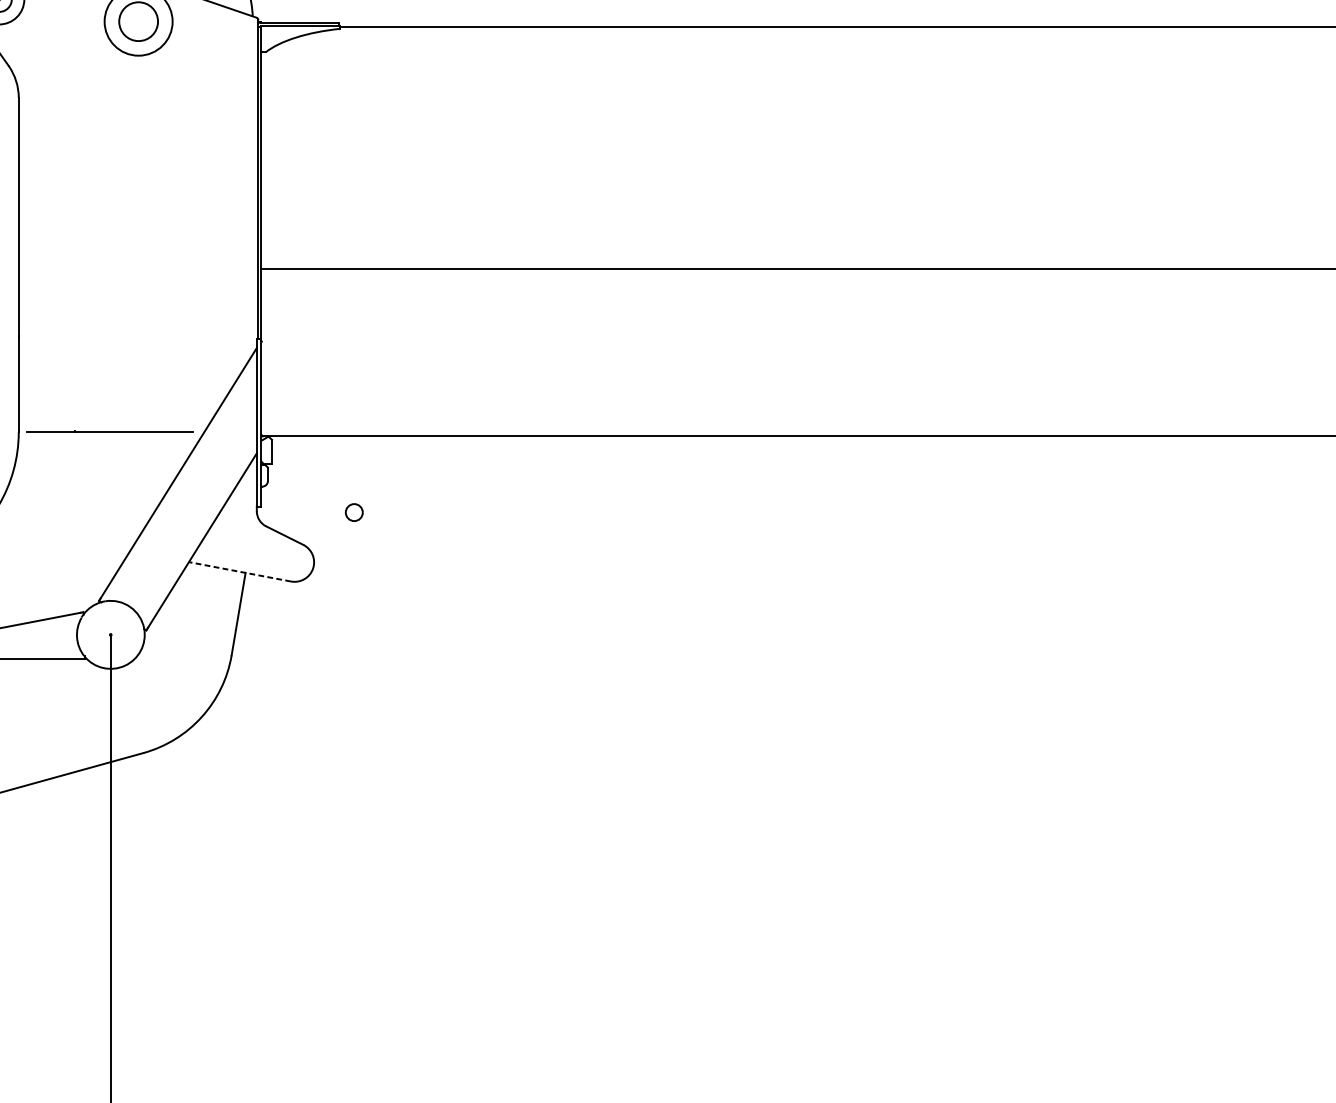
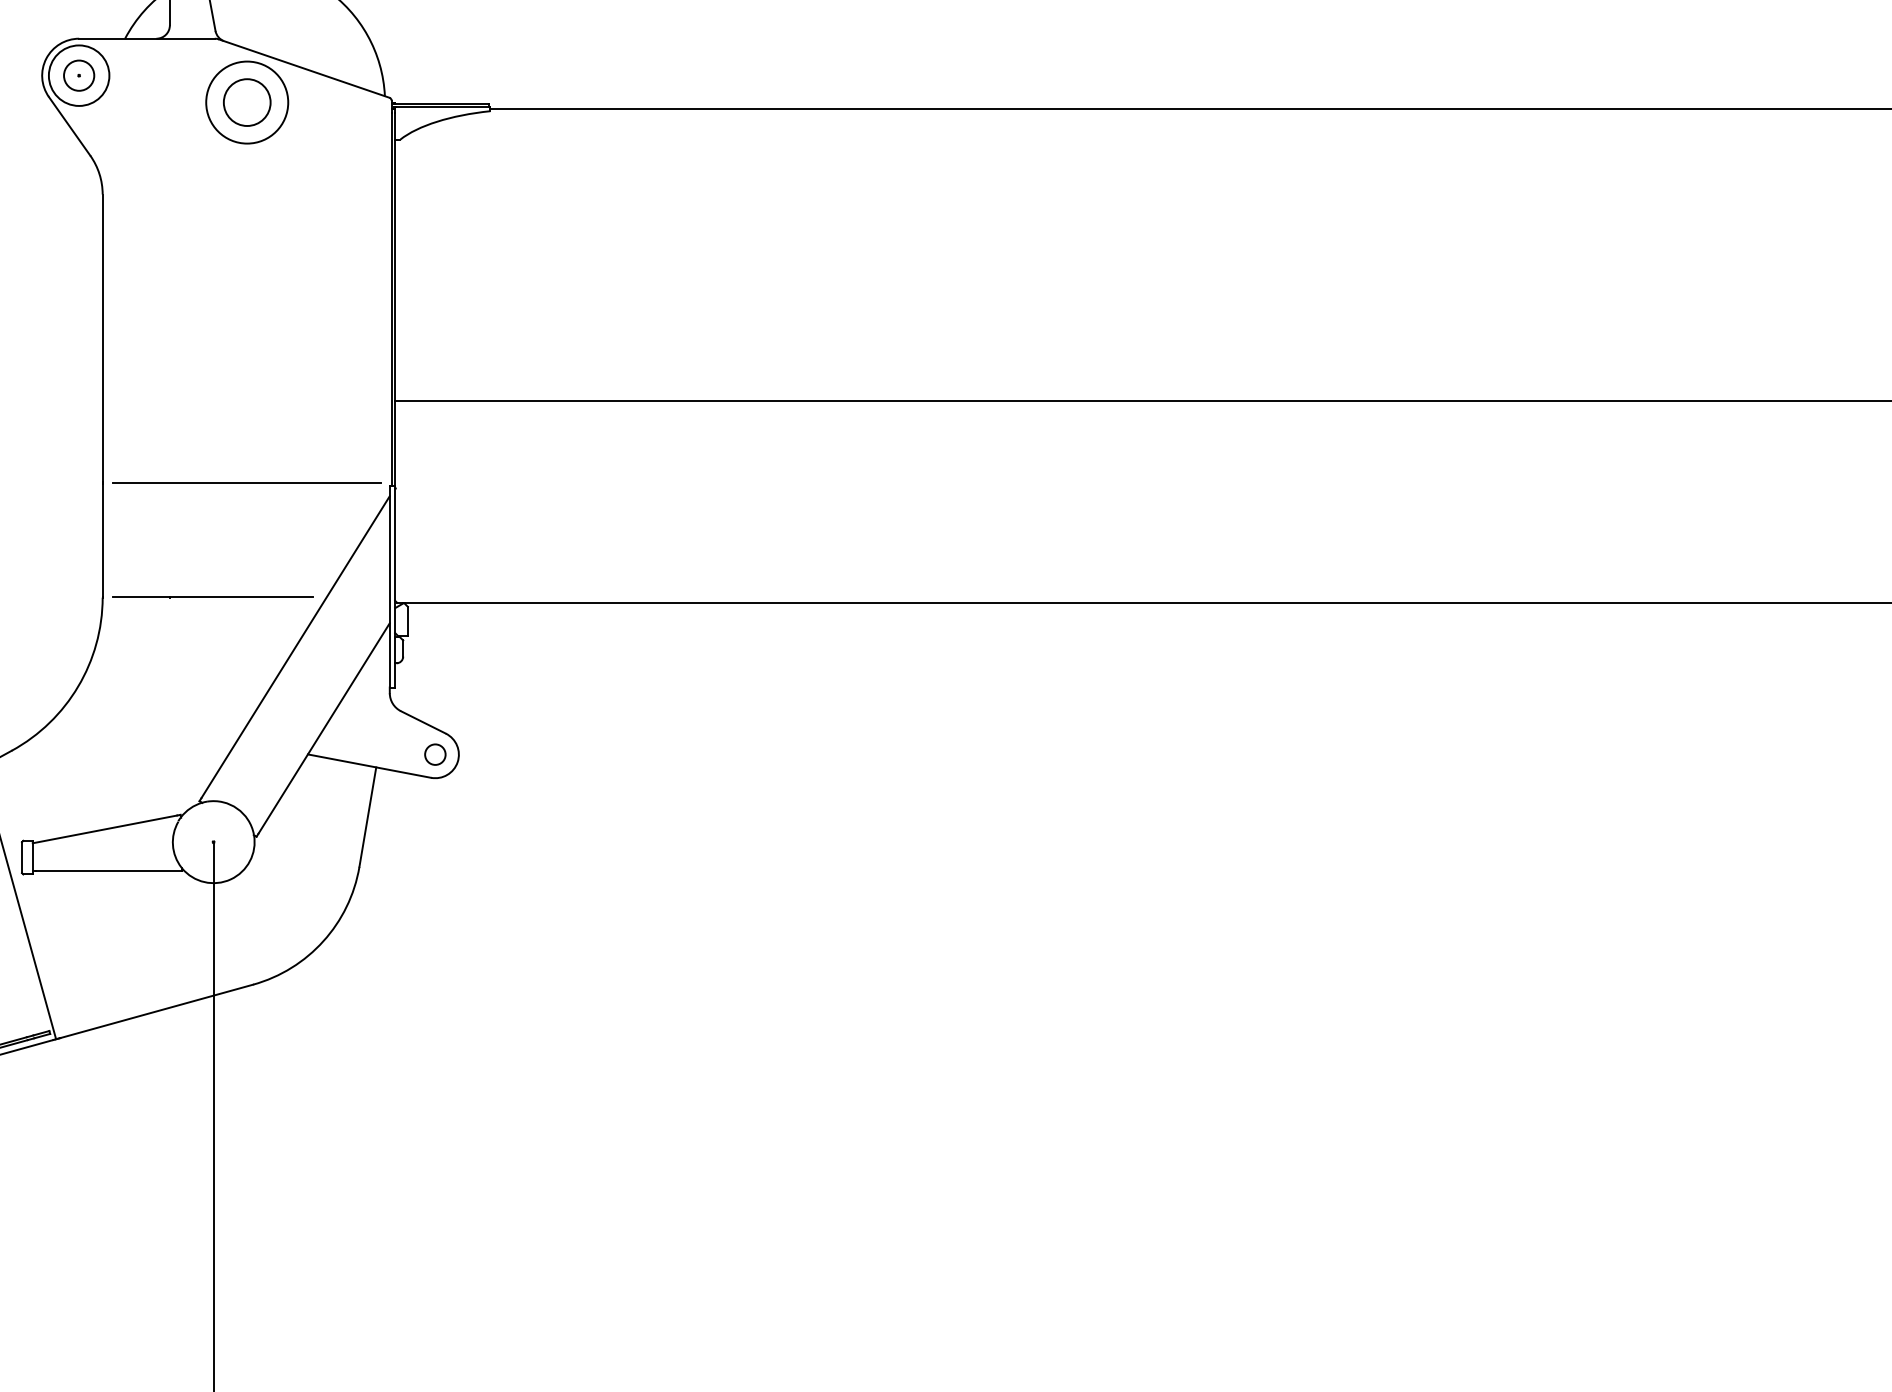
line: (138, 336) -> (246, 482), added
circle: (354, 512) -> (435, 754), moved
line: (240, 572) -> (369, 766), dashed -> solid

